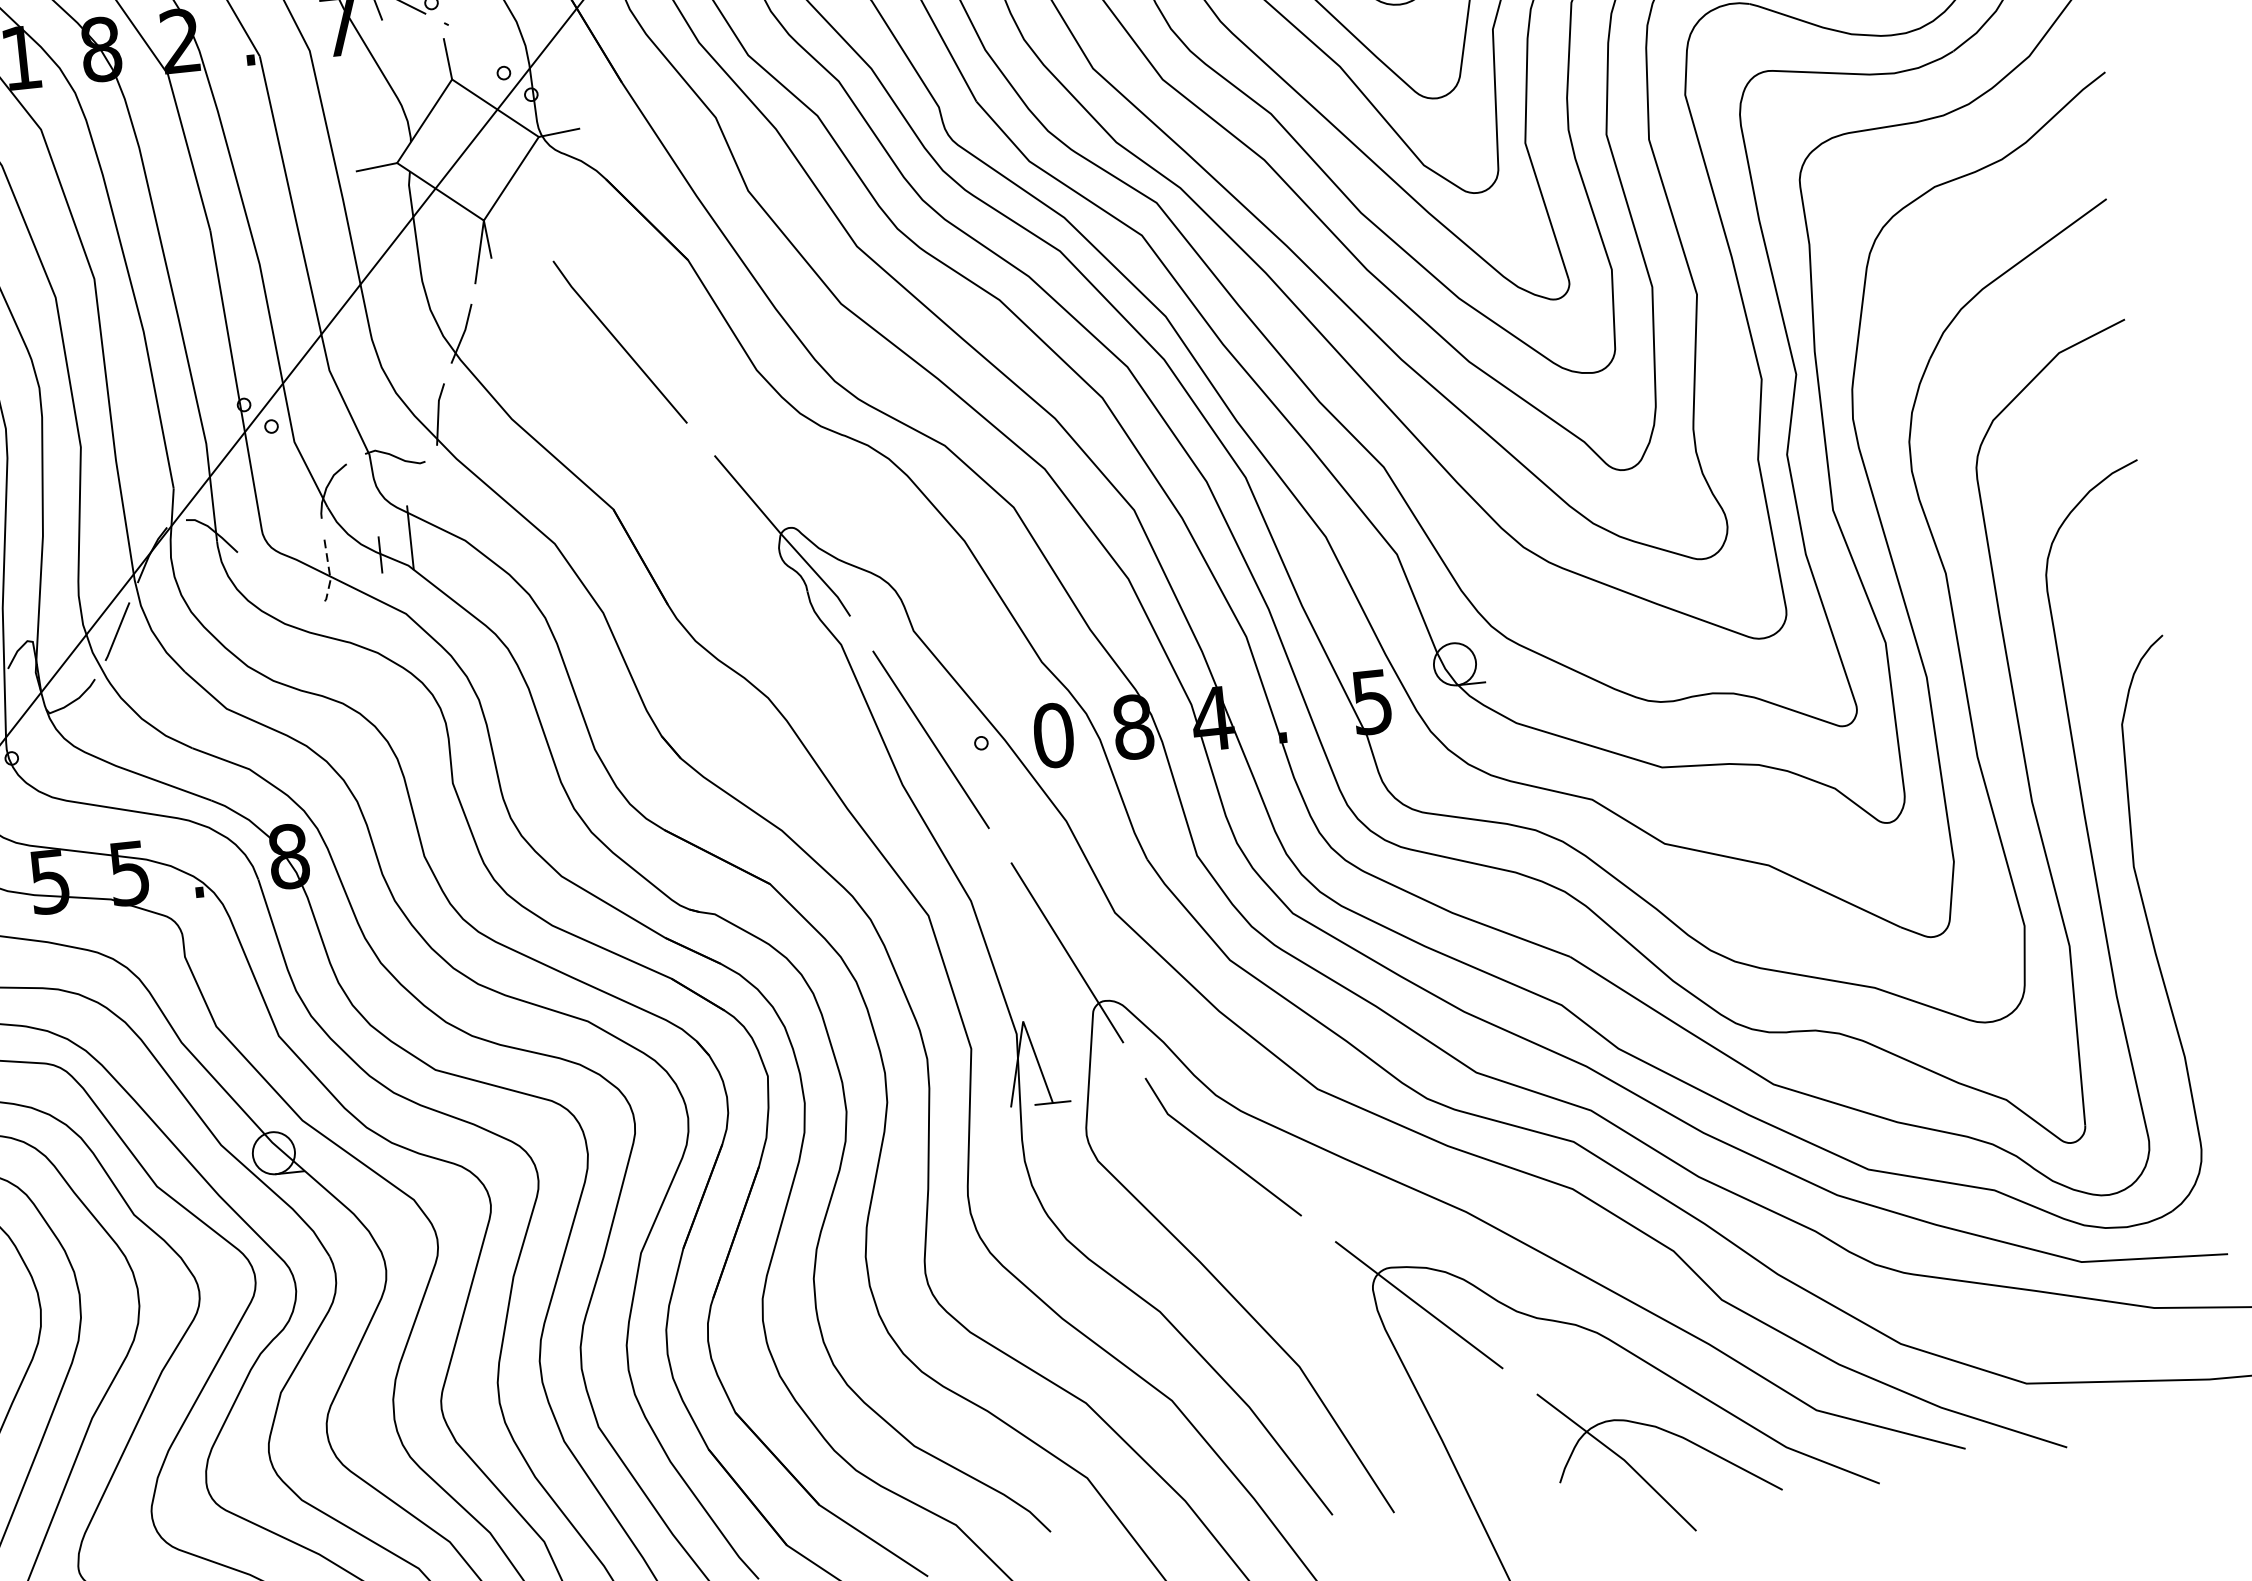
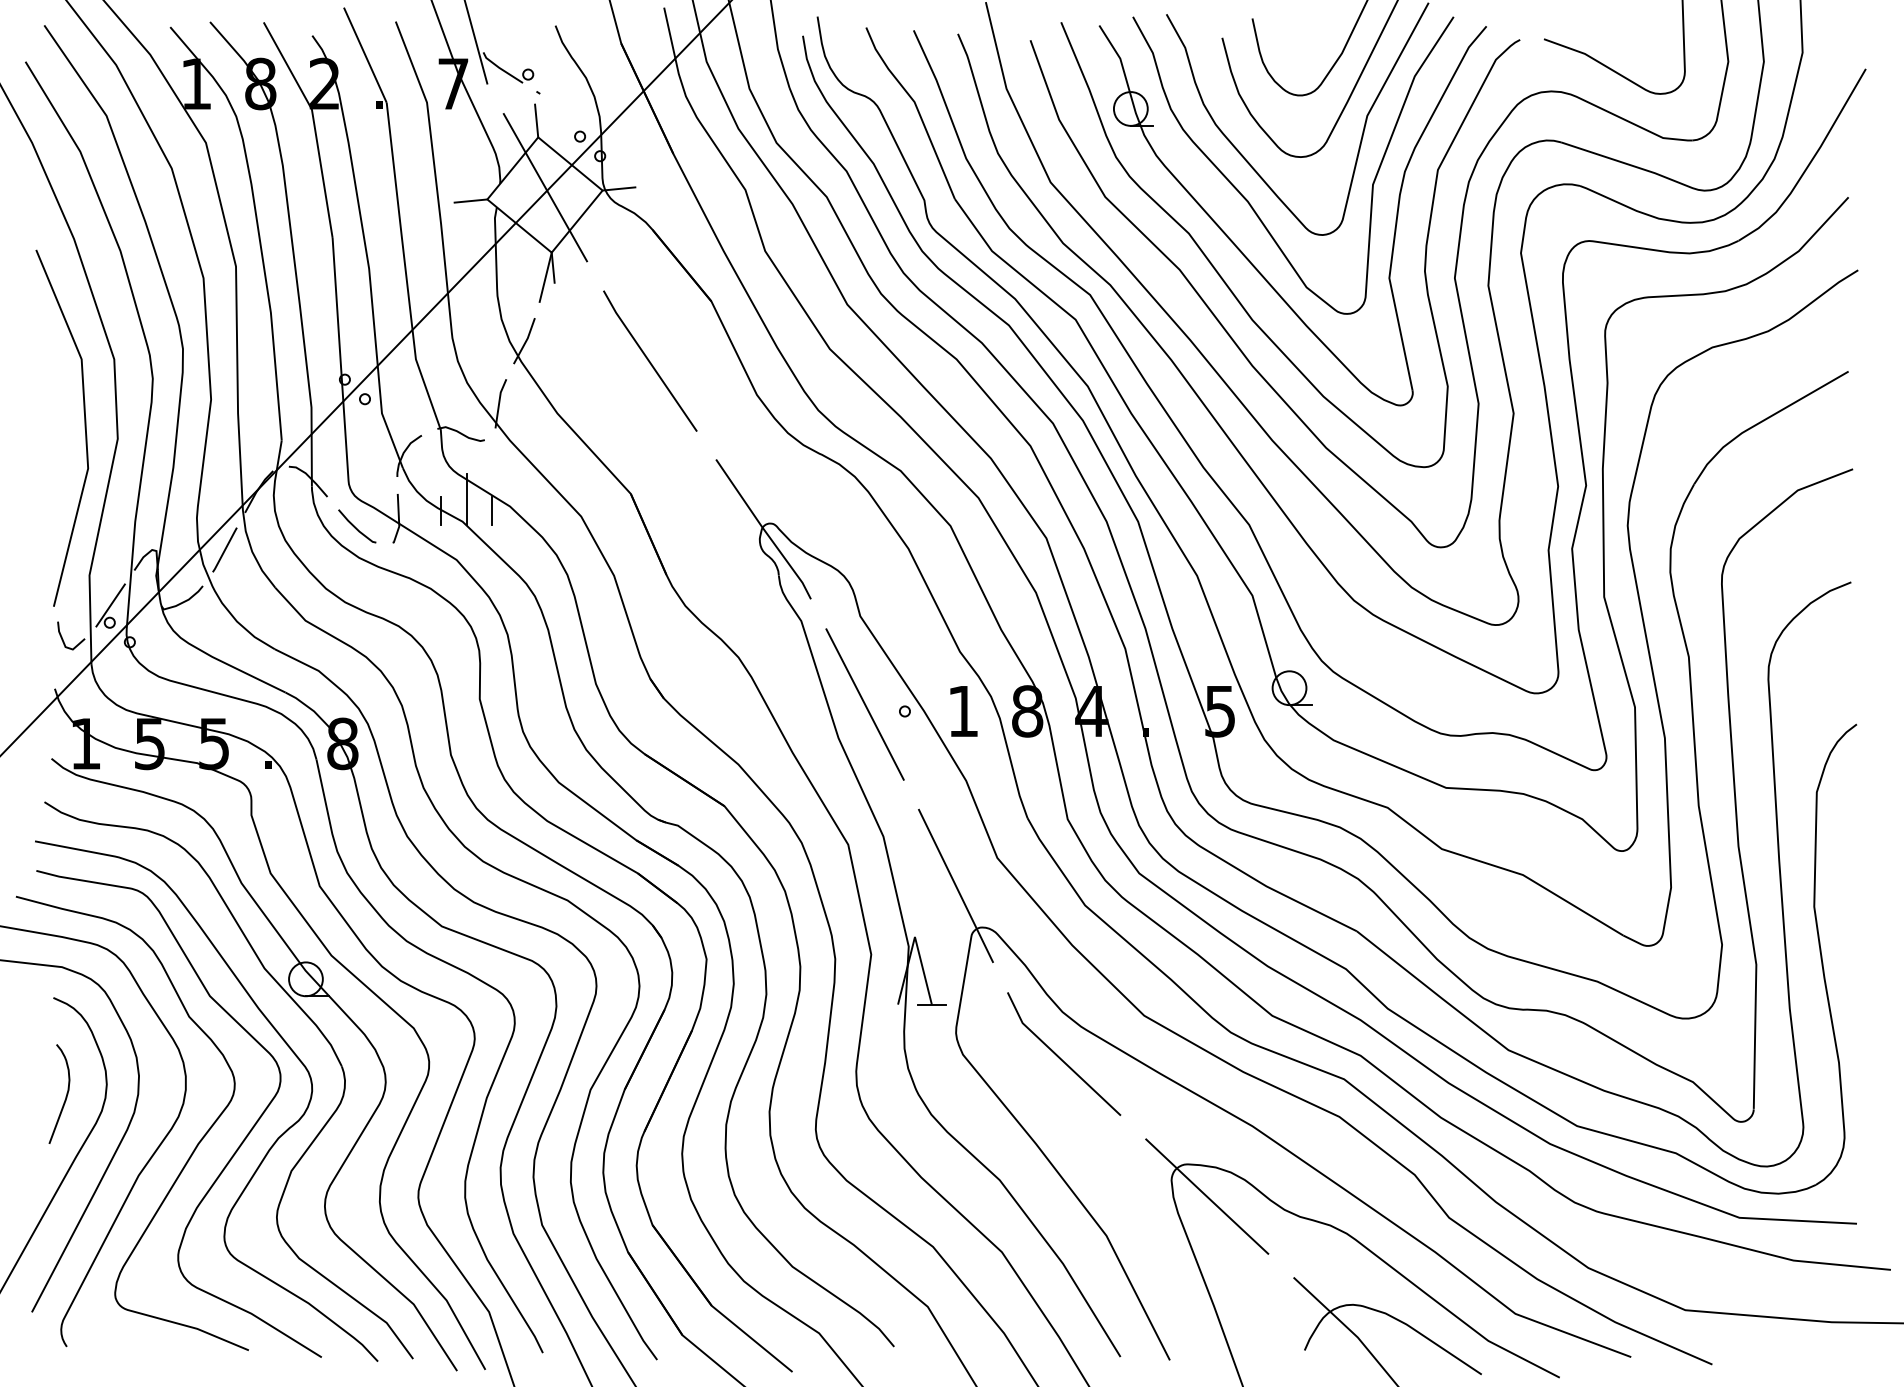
line: (467, 140) -> (545, 187), added
line: (442, 548) -> (491, 510), added
line: (330, 572) -> (399, 520), dashed -> solid
line: (277, 586) -> (356, 527), added
text: (1053, 735) -> (963, 711), 0 -> 1

